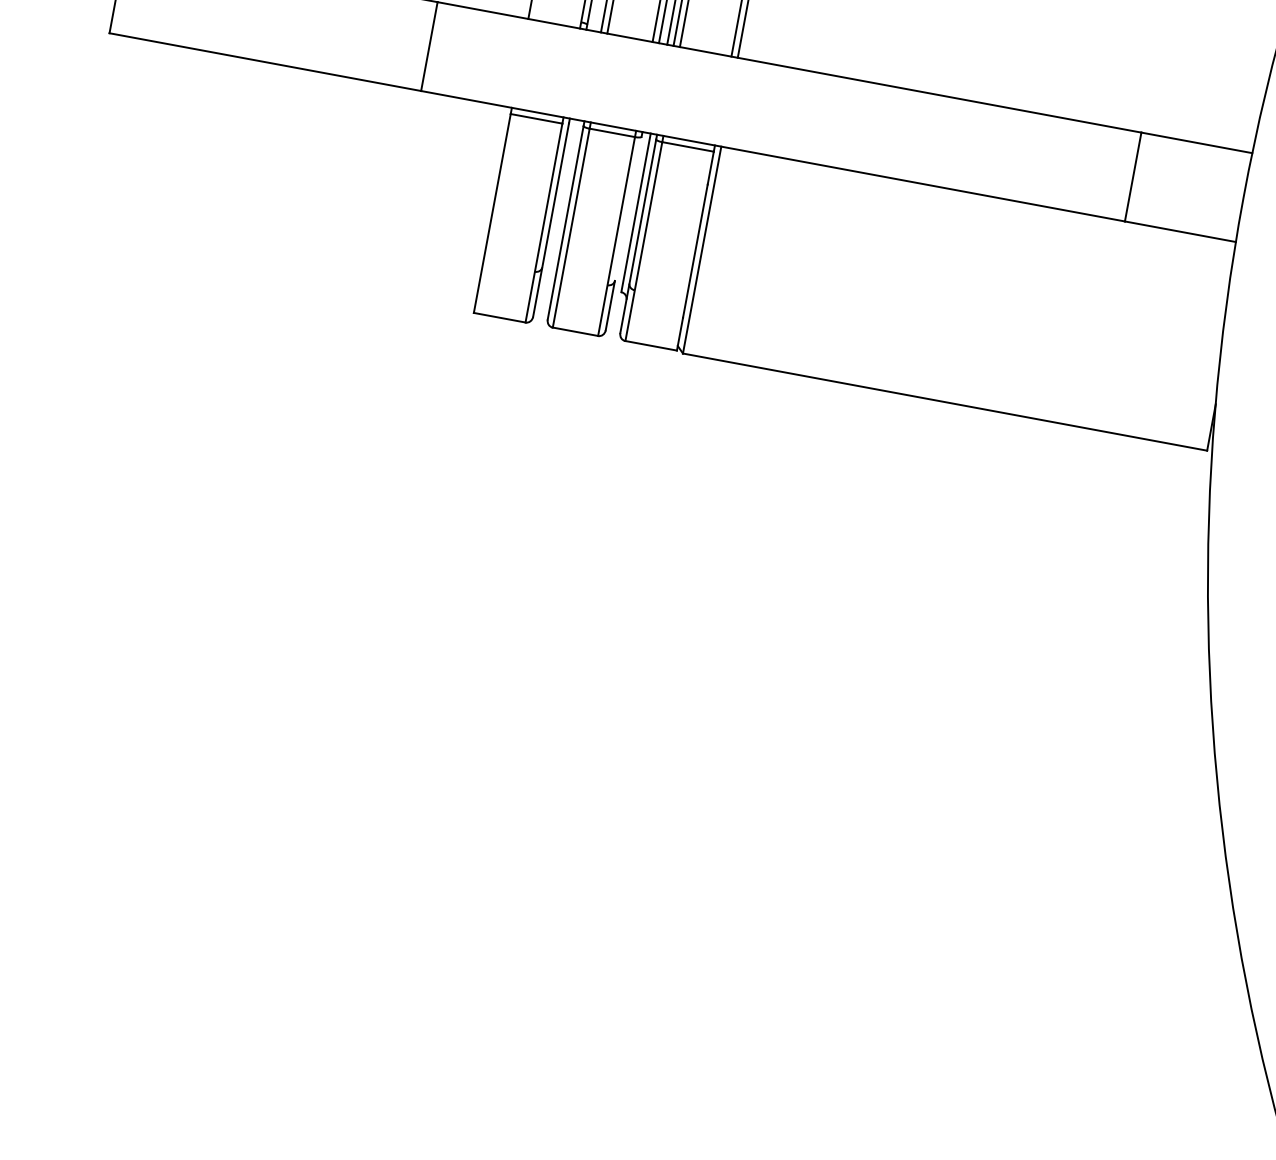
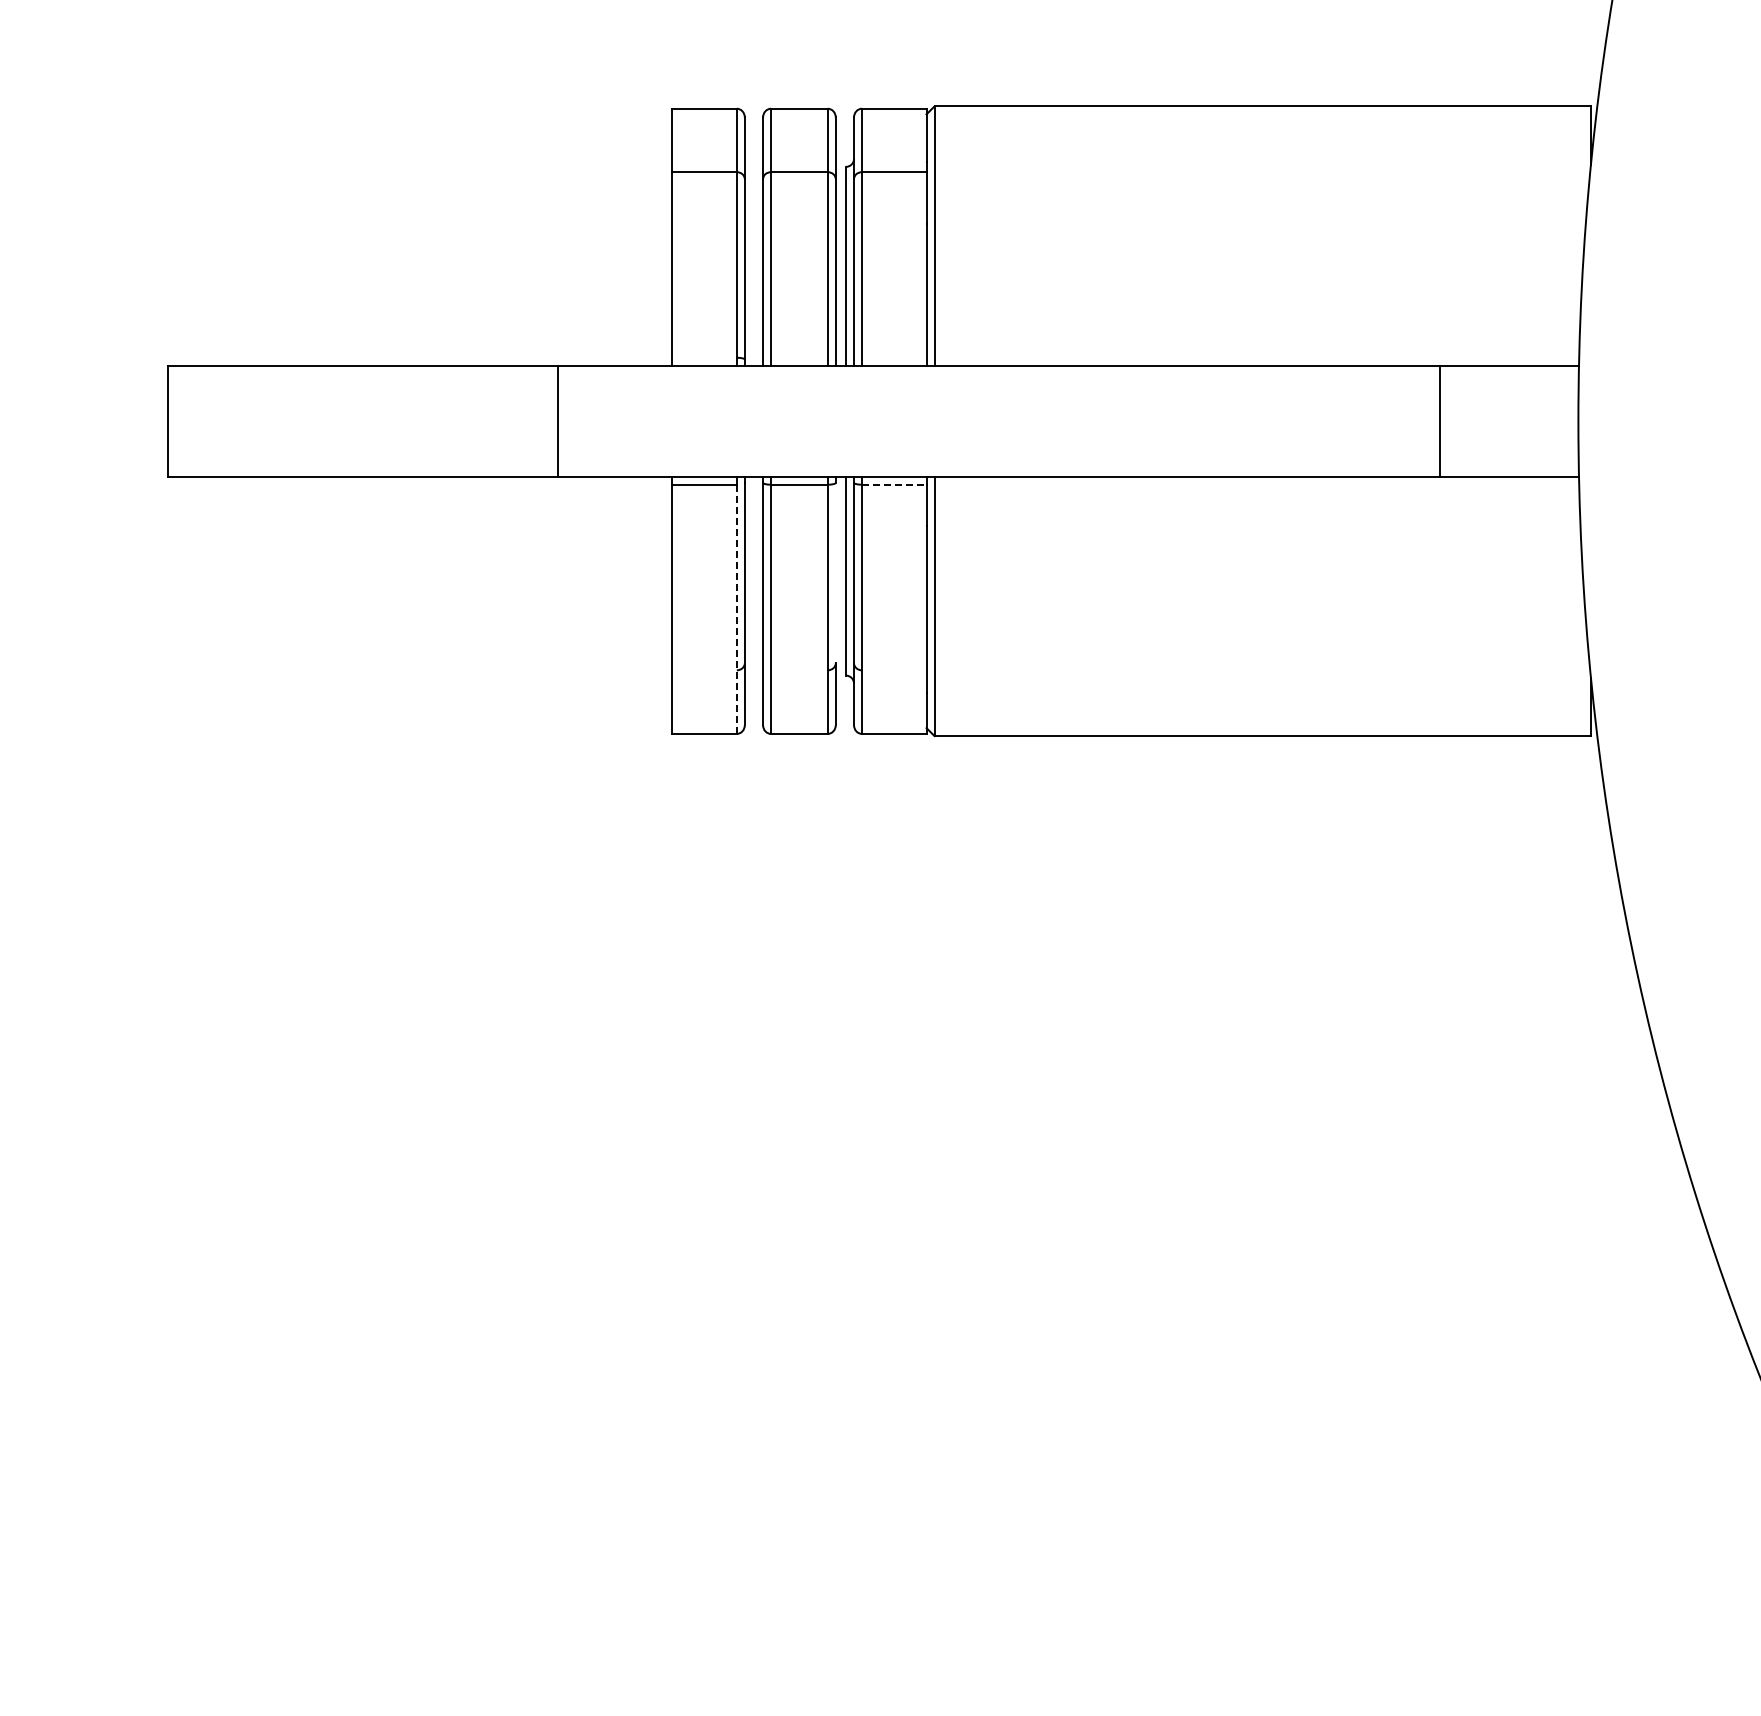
line: (688, 146) -> (894, 484), solid -> dashed
line: (543, 223) -> (736, 609), solid -> dashed

